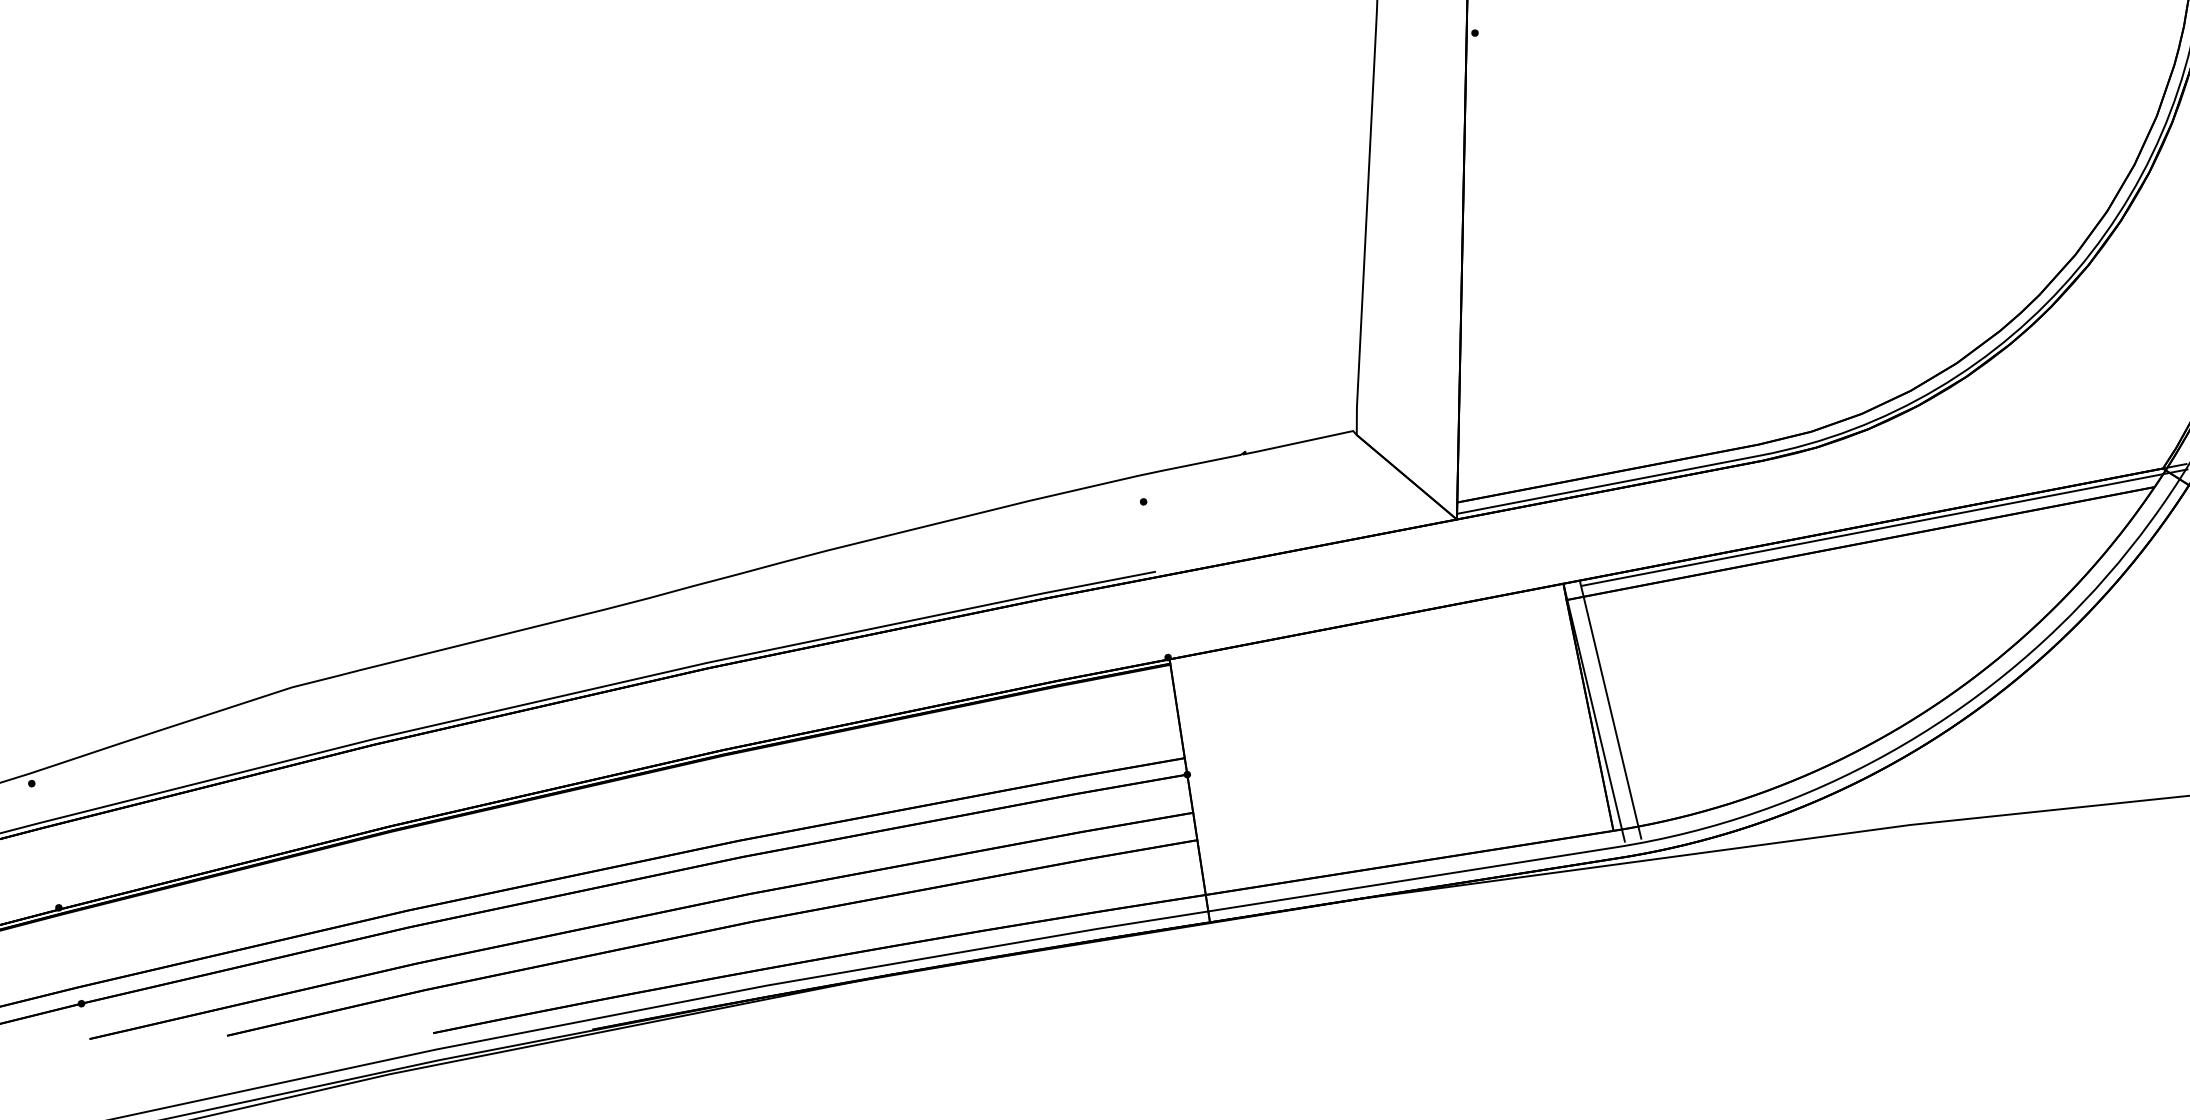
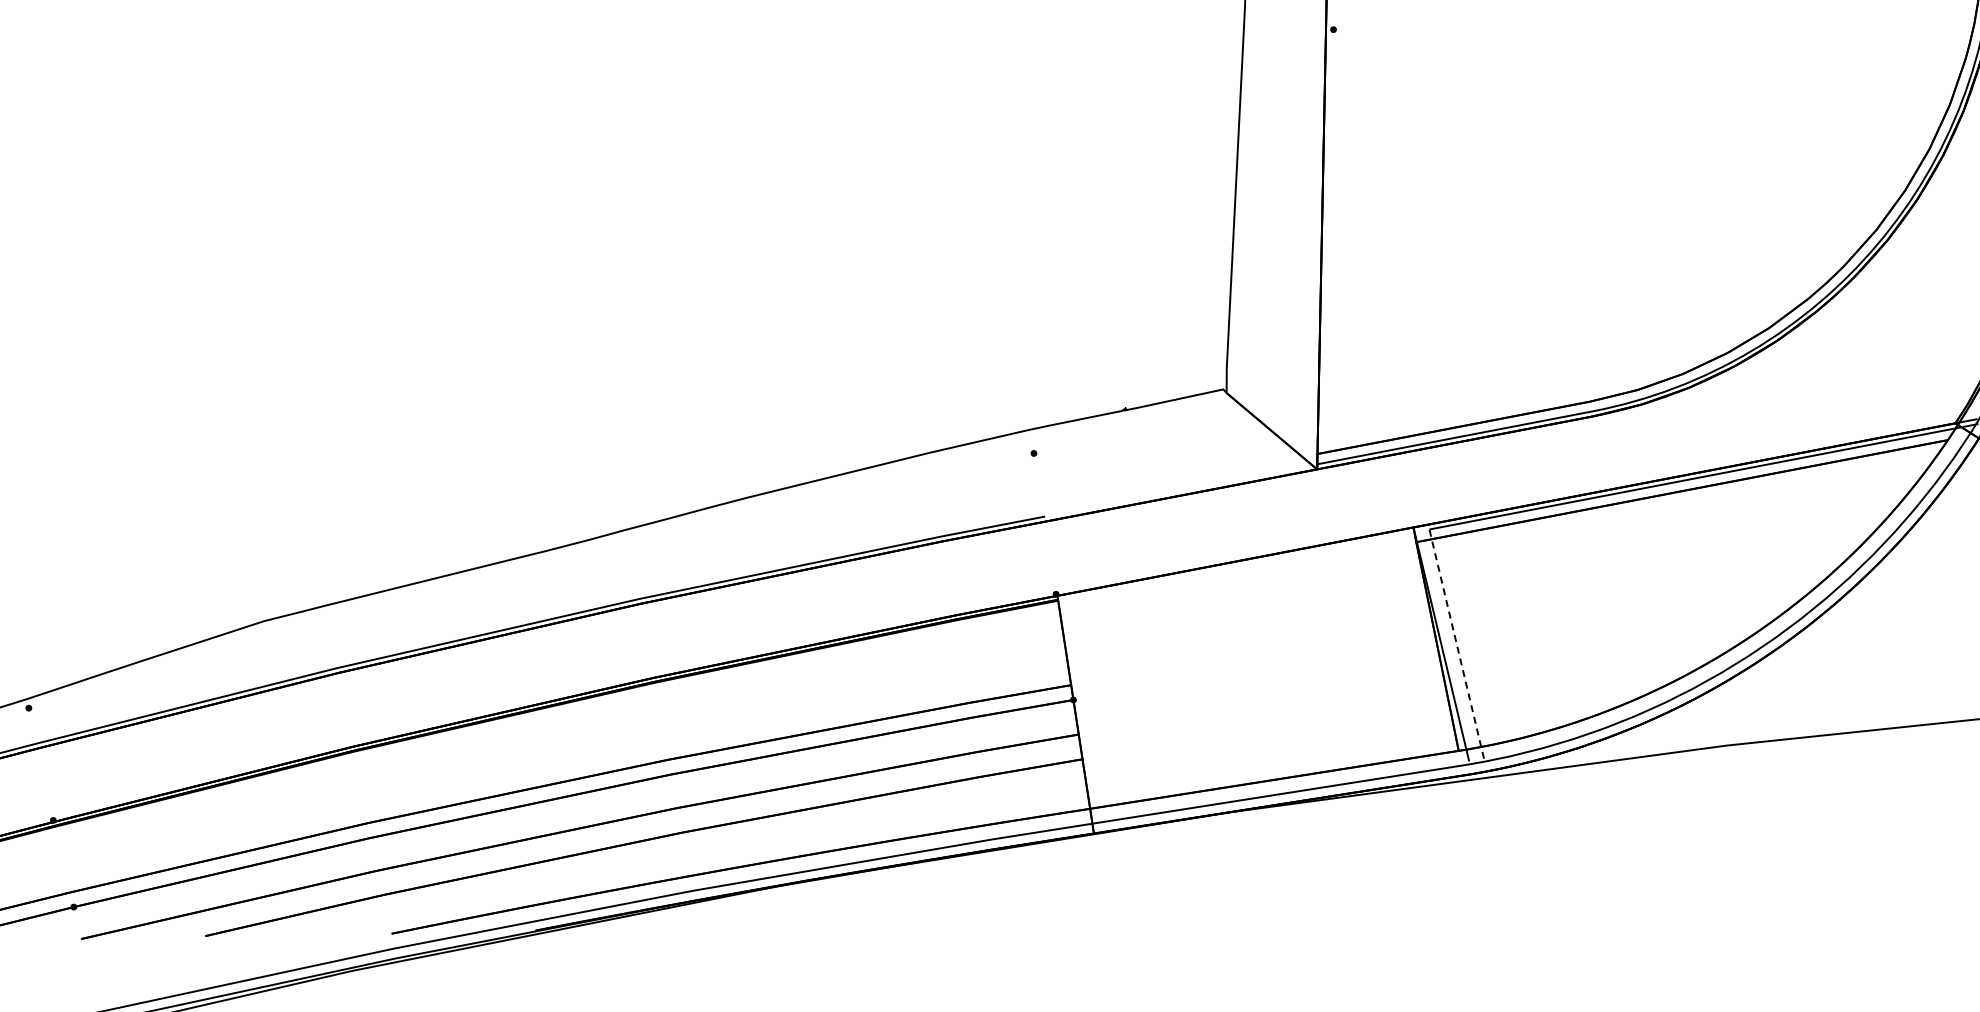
line: (1611, 709) -> (1456, 641), solid -> dashed

